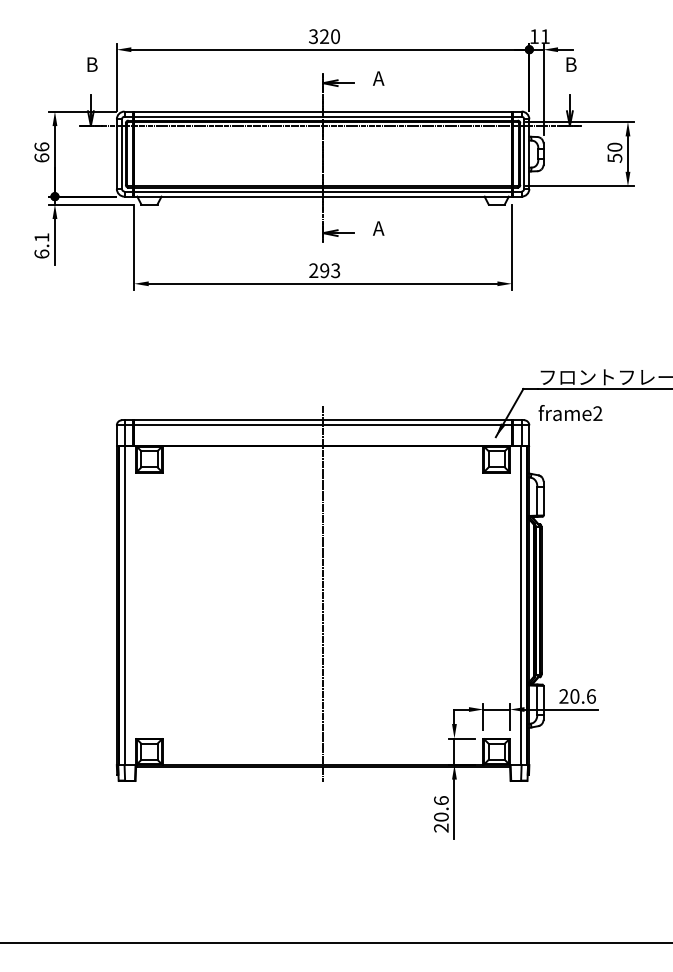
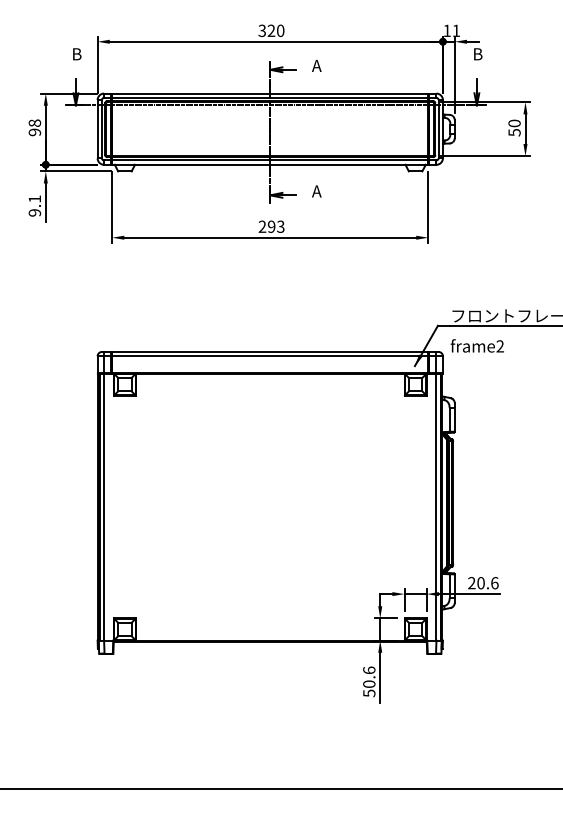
text: (41, 152) -> (34, 127), 66 -> 98
text: (41, 253) -> (34, 212), 6.1 -> 9.1
line: (323, 593) -> (270, 496), removed
text: (441, 827) -> (369, 692), 20.6 -> 50.6

